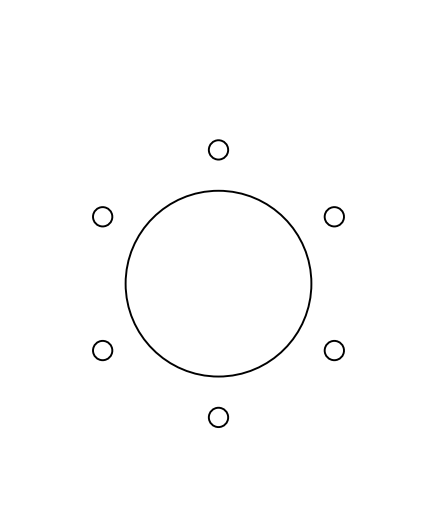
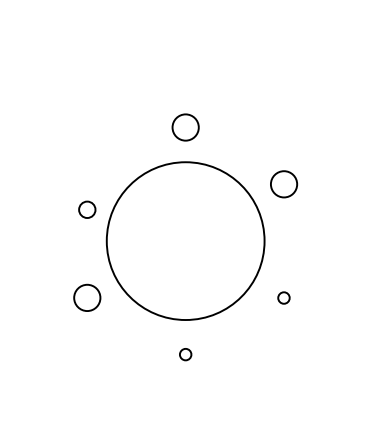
circle: (218, 149) -> (185, 127), size x1.6
circle: (102, 216) -> (87, 209), moved
circle: (333, 216) -> (283, 184), size x1.6
circle: (102, 350) -> (87, 297), size x1.6
circle: (333, 350) -> (283, 297), size x0.7
circle: (218, 416) -> (185, 353), size x0.7

